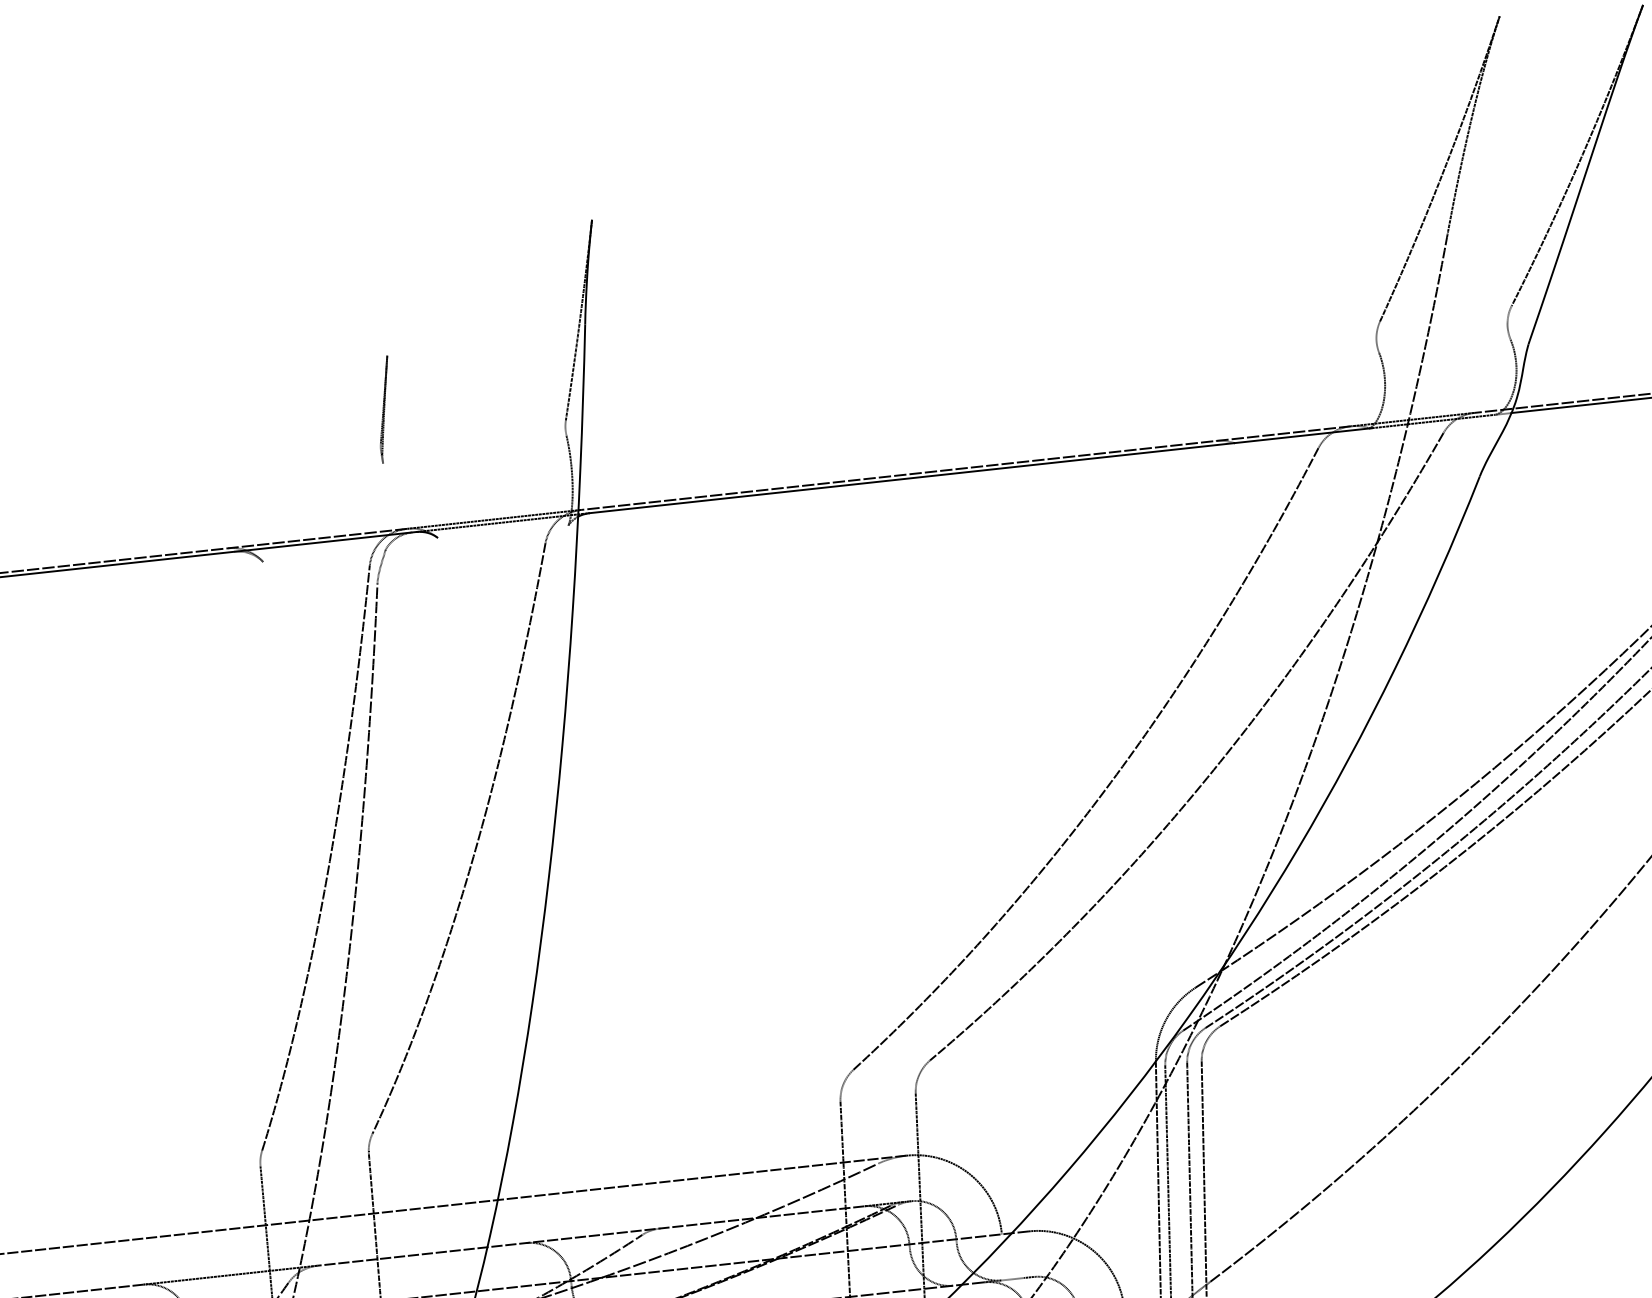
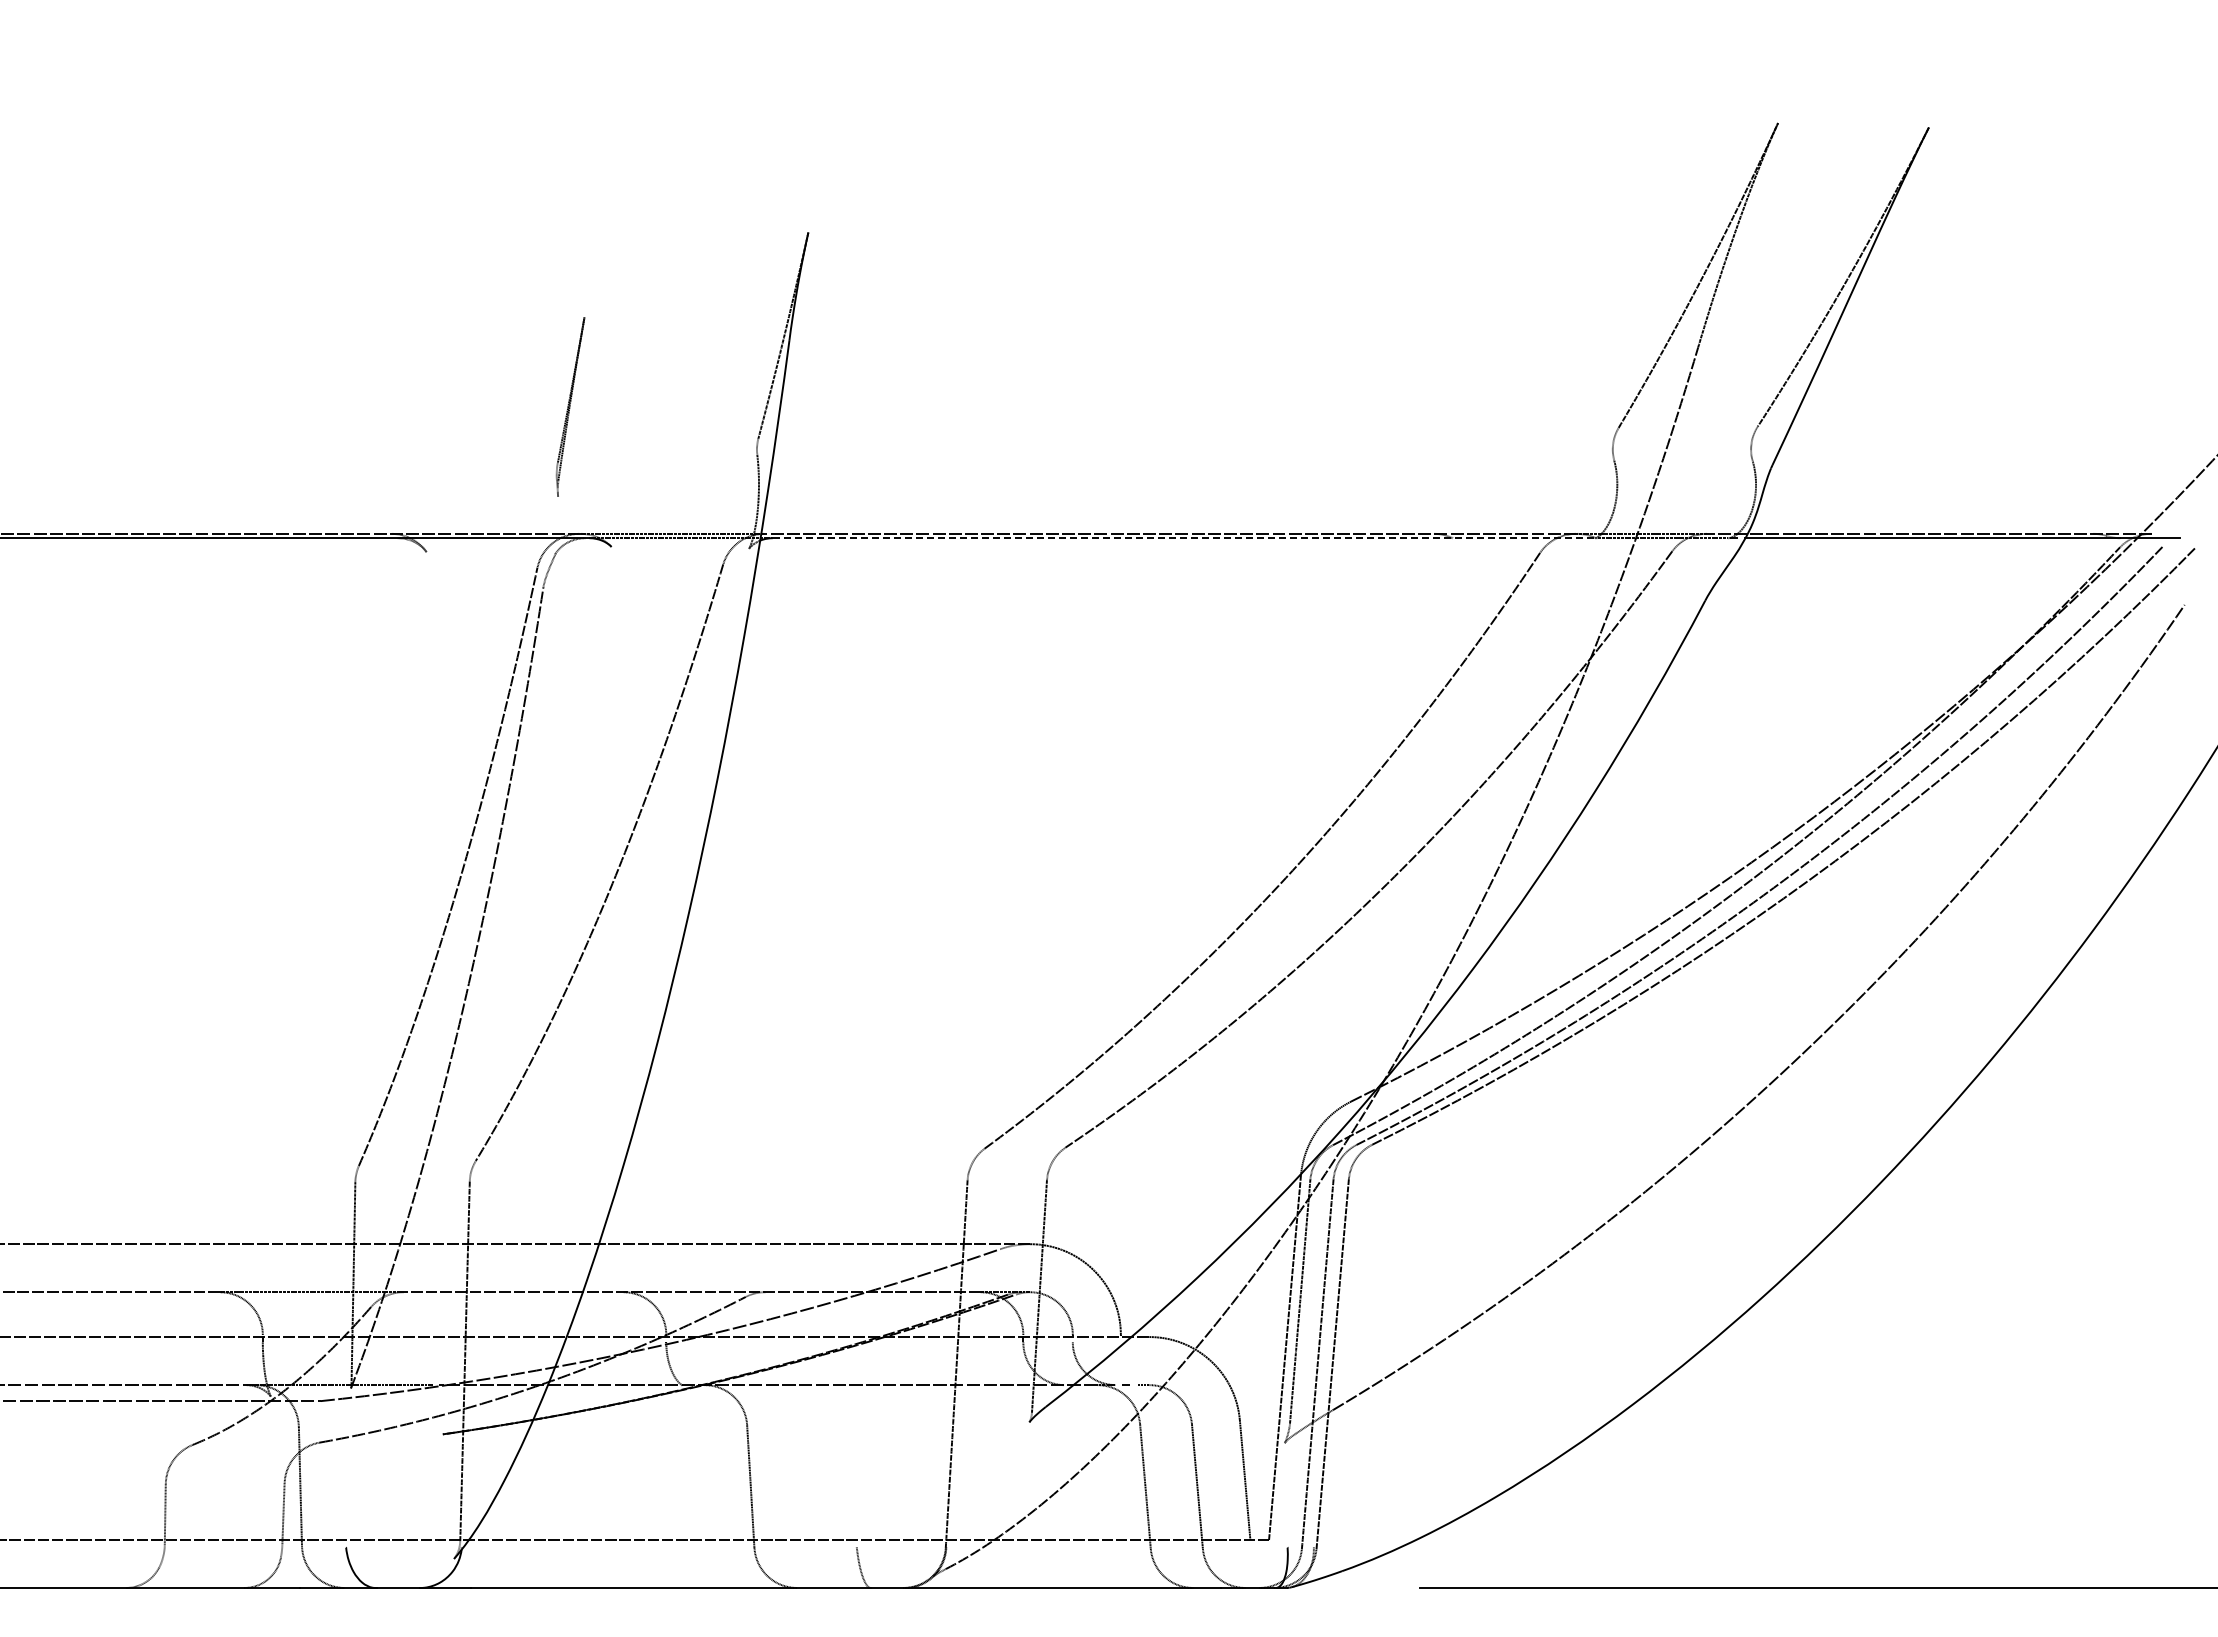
part: (384, 409) -> (570, 406), size x1.6
line: (980, 470) -> (1185, 538), solid -> dashed

